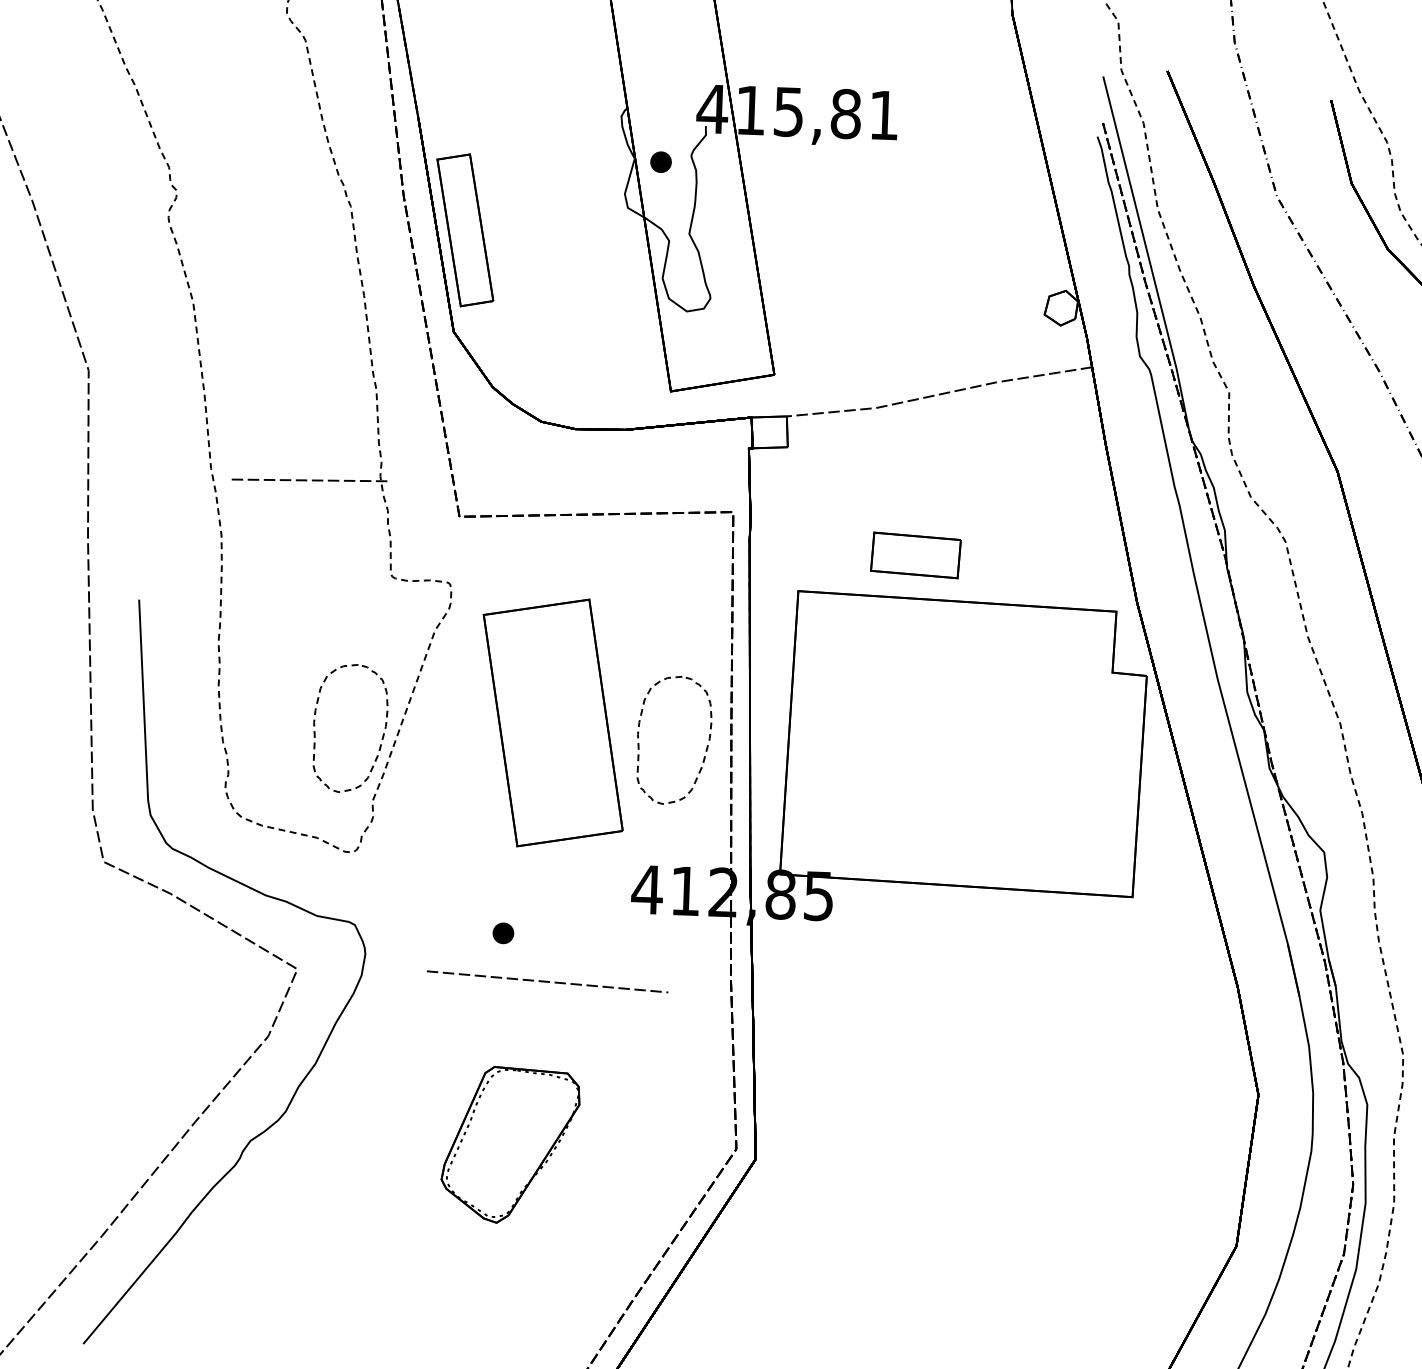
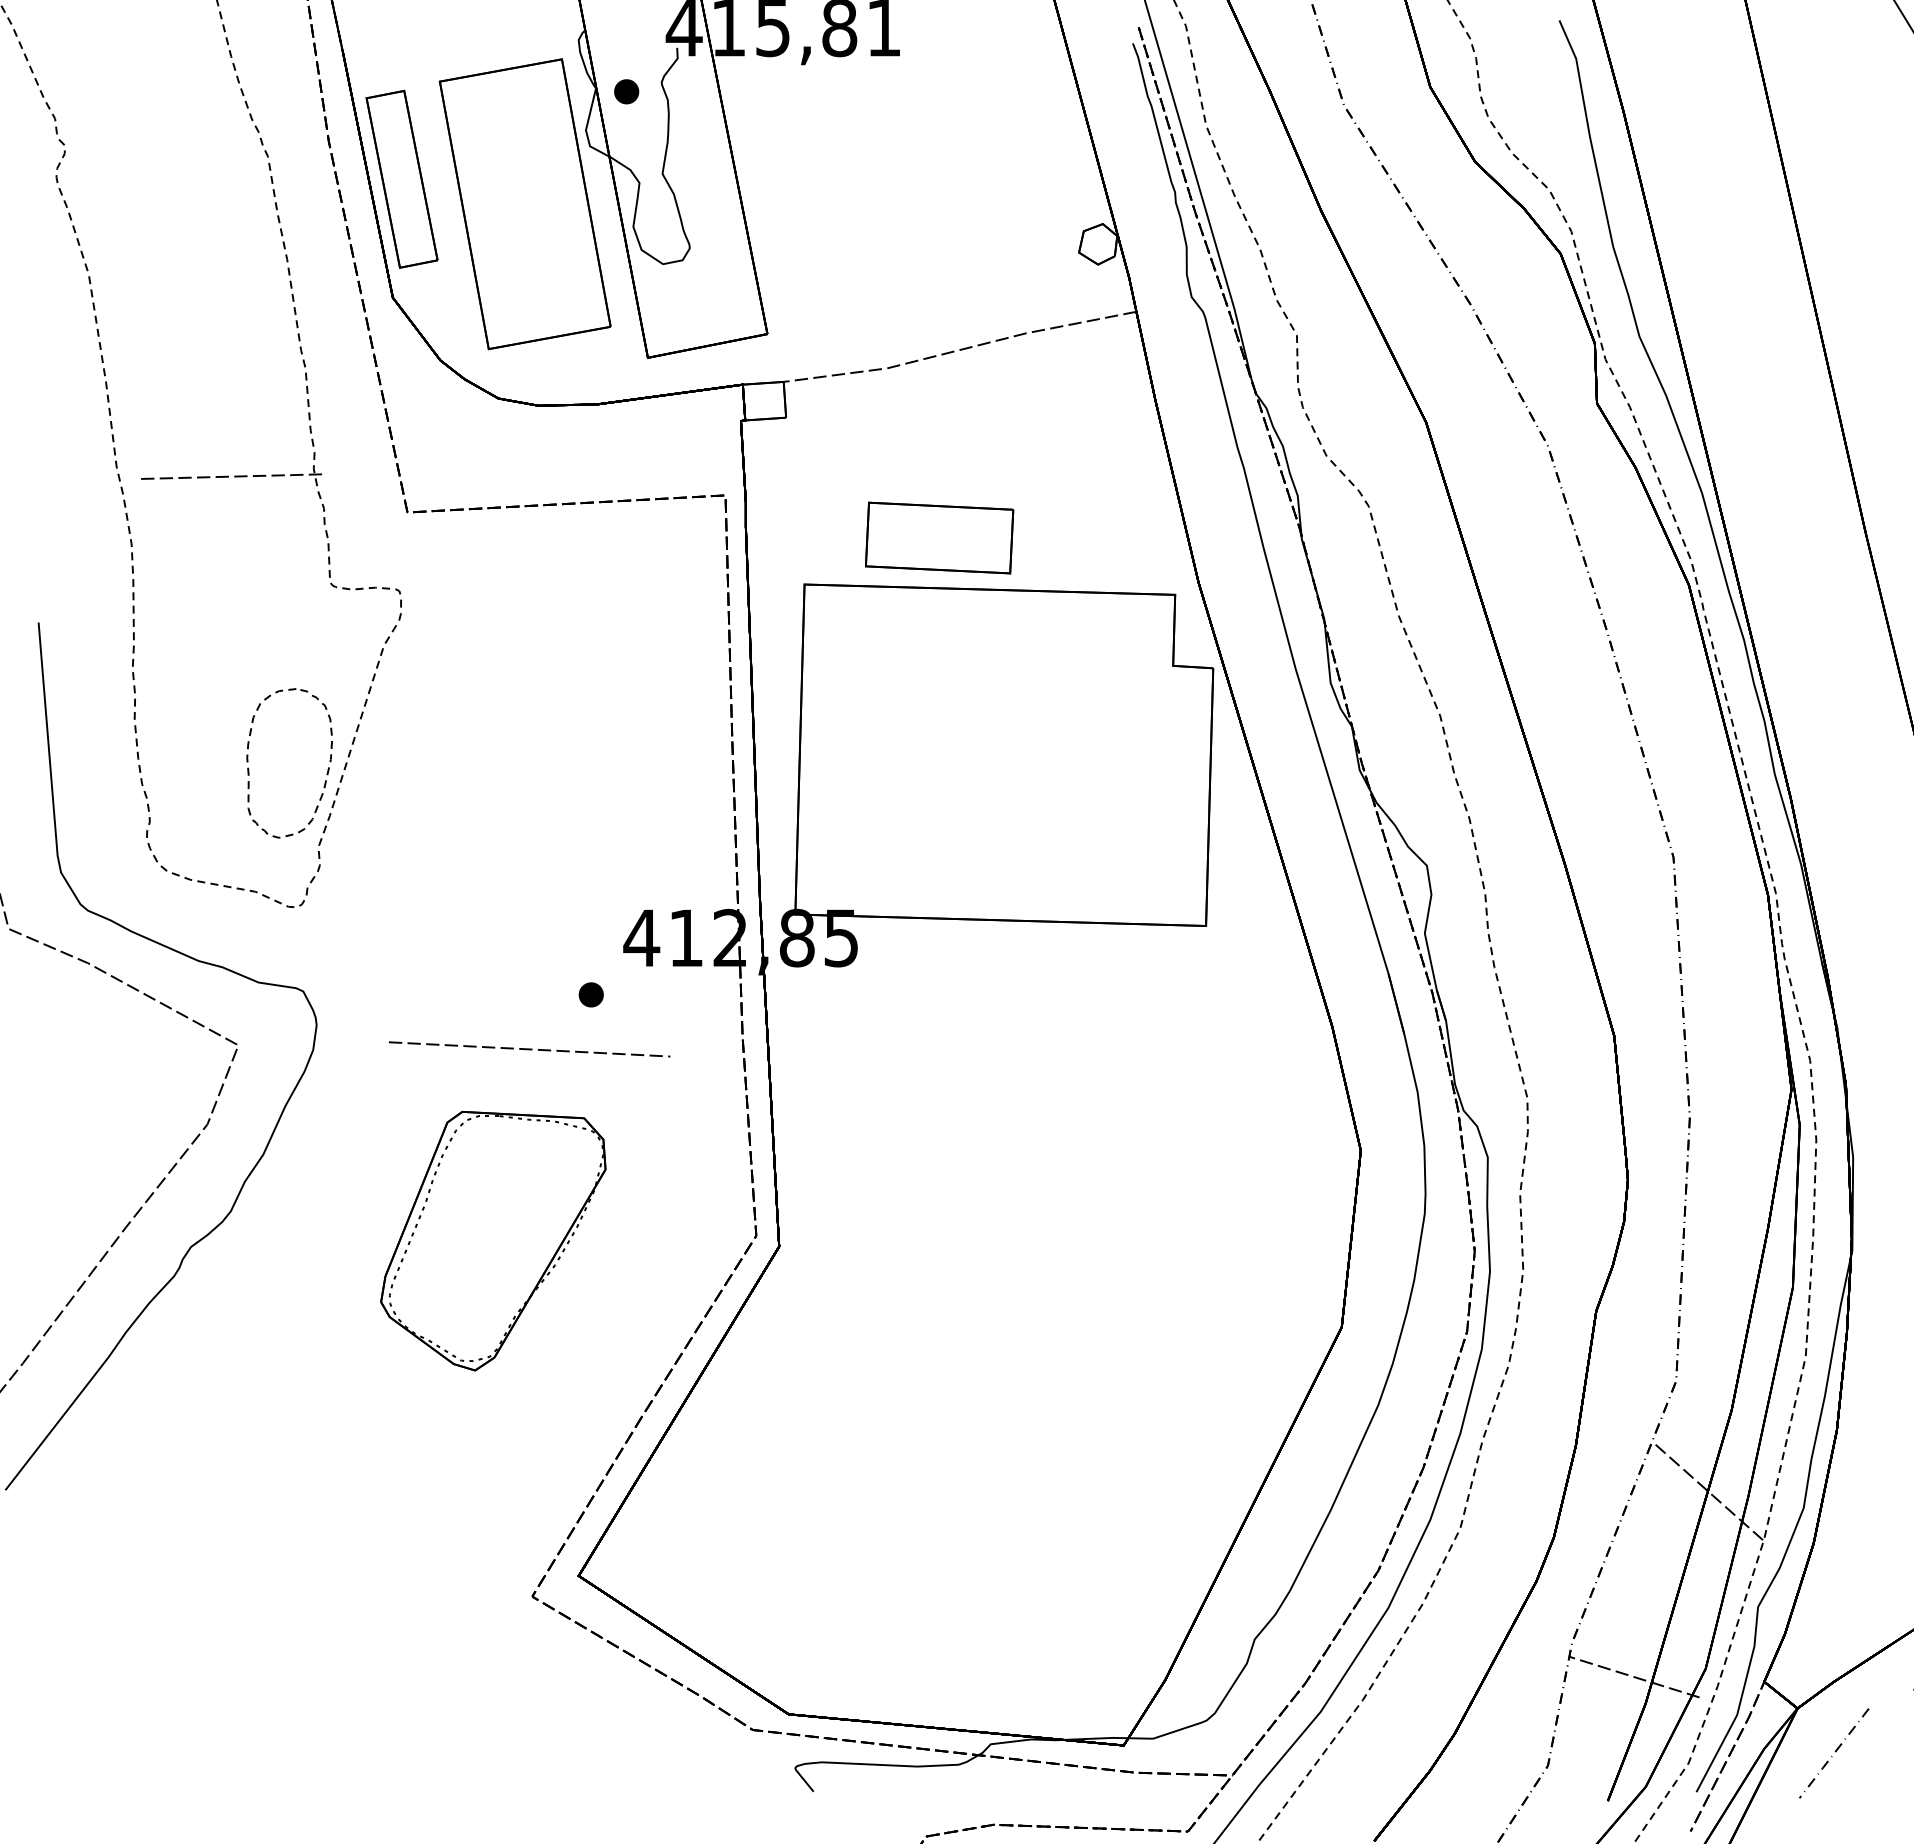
part: (915, 554) -> (939, 537), size x1.43
part: (552, 723) -> (524, 204), moved
part: (705, 750) -> (703, 773), removed
part: (502, 932) -> (590, 994), moved
part: (510, 1144) -> (493, 1240), size x1.43

